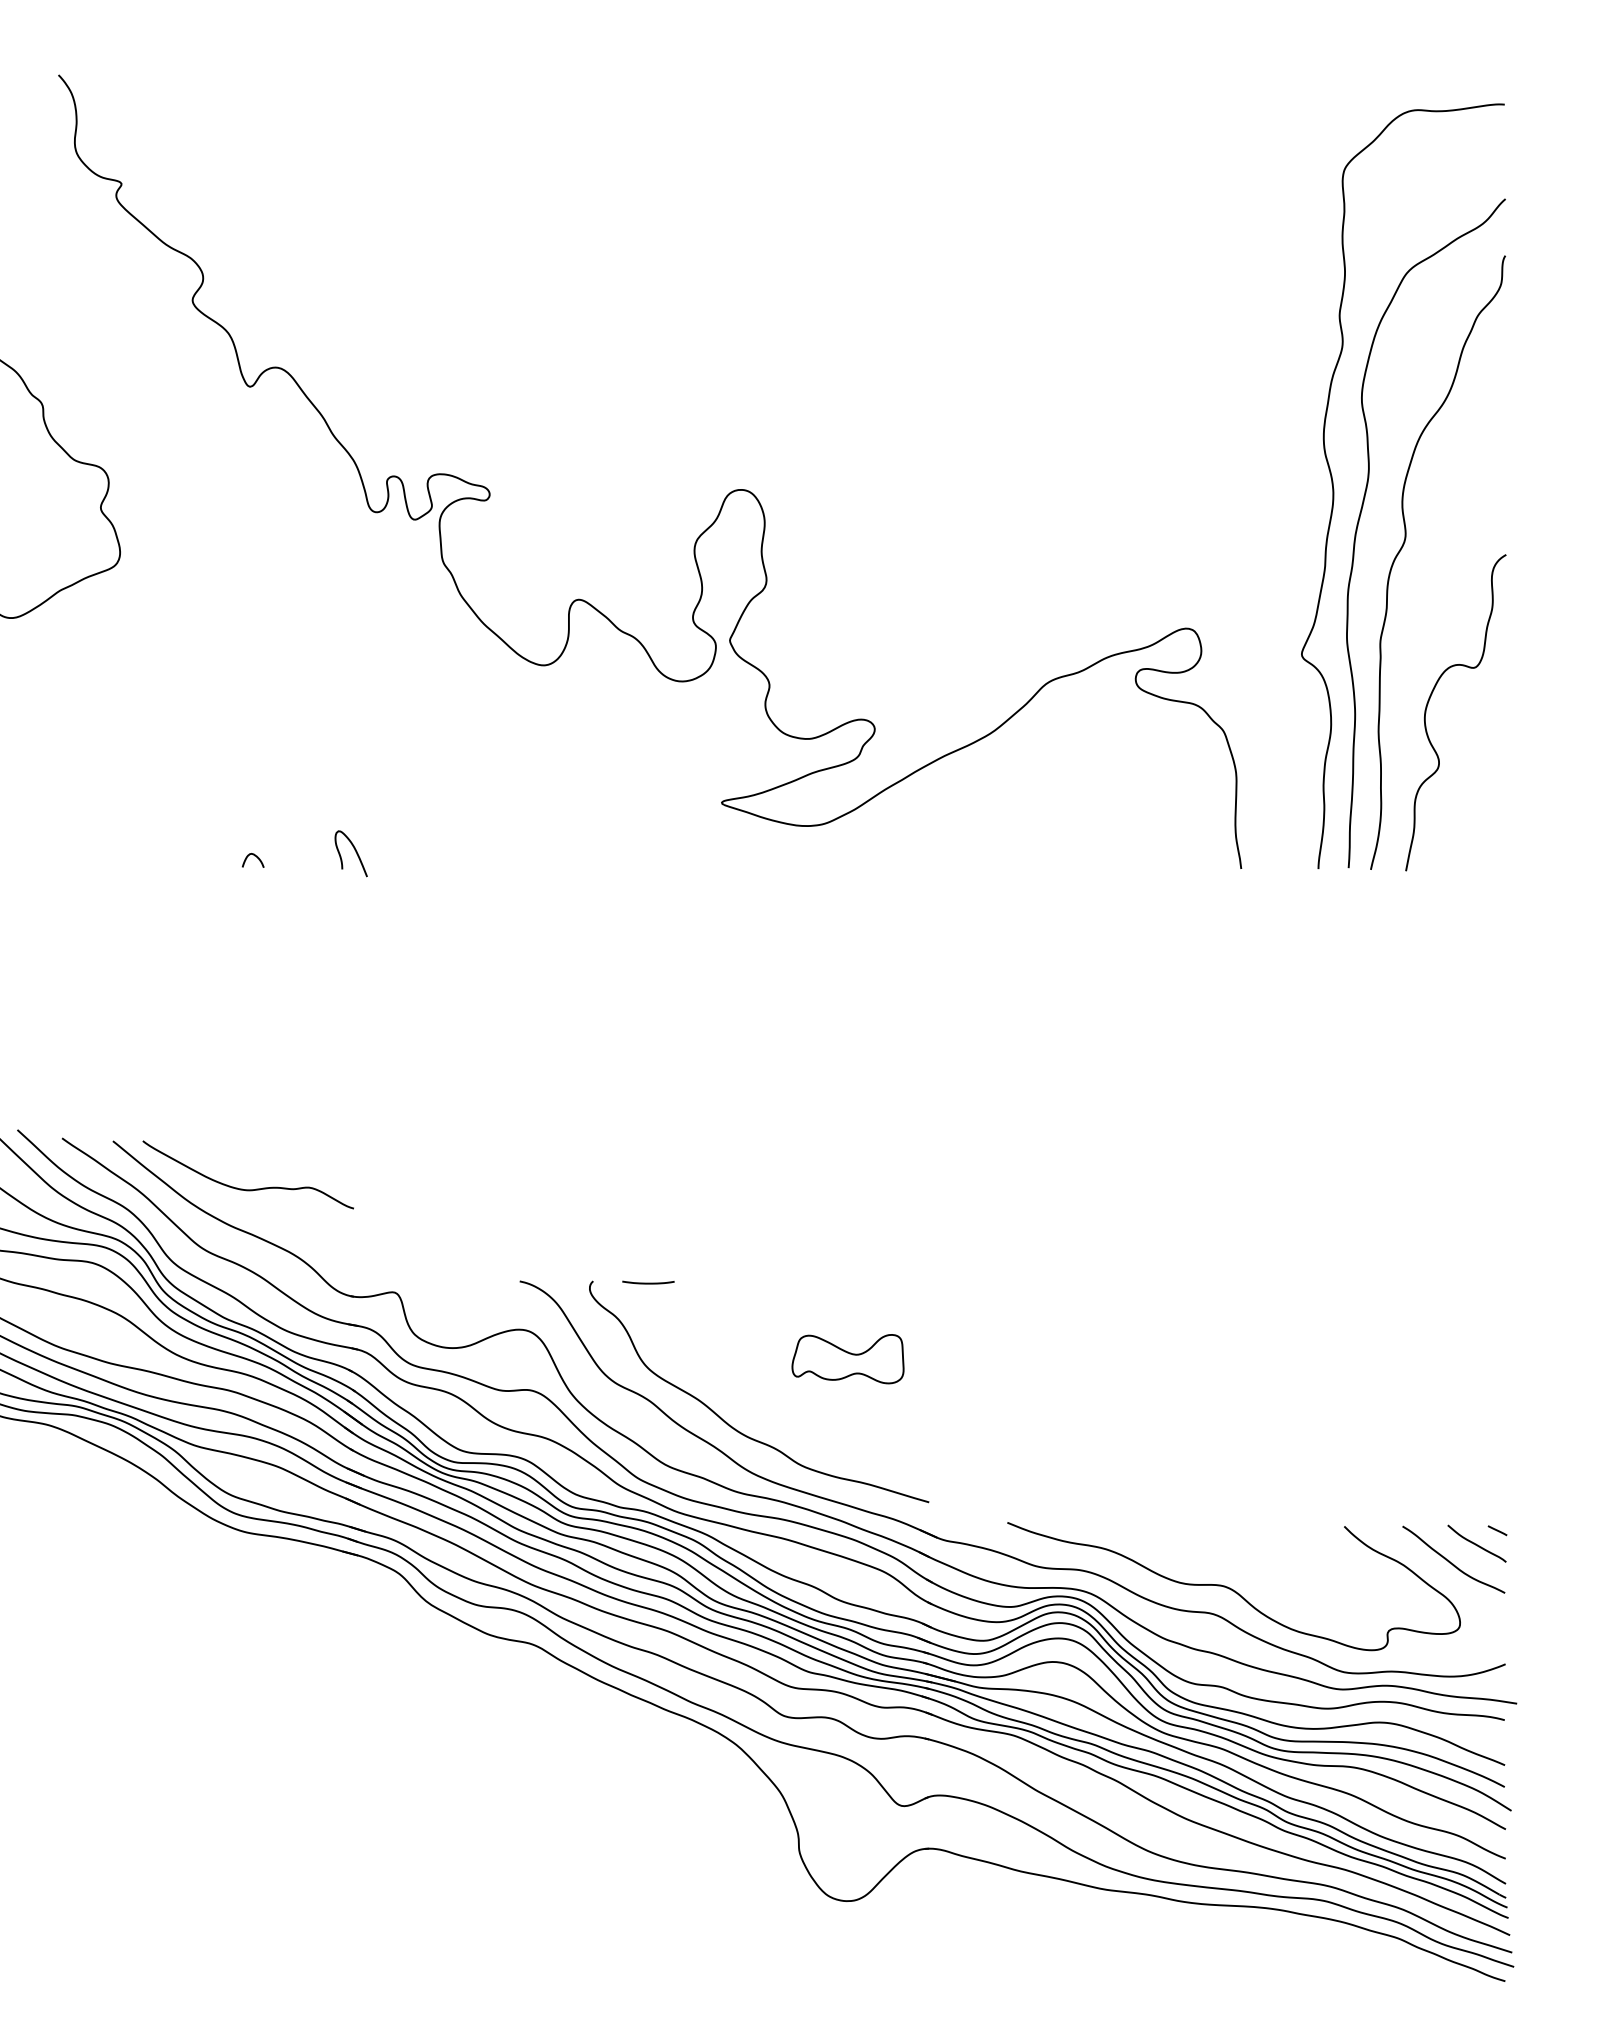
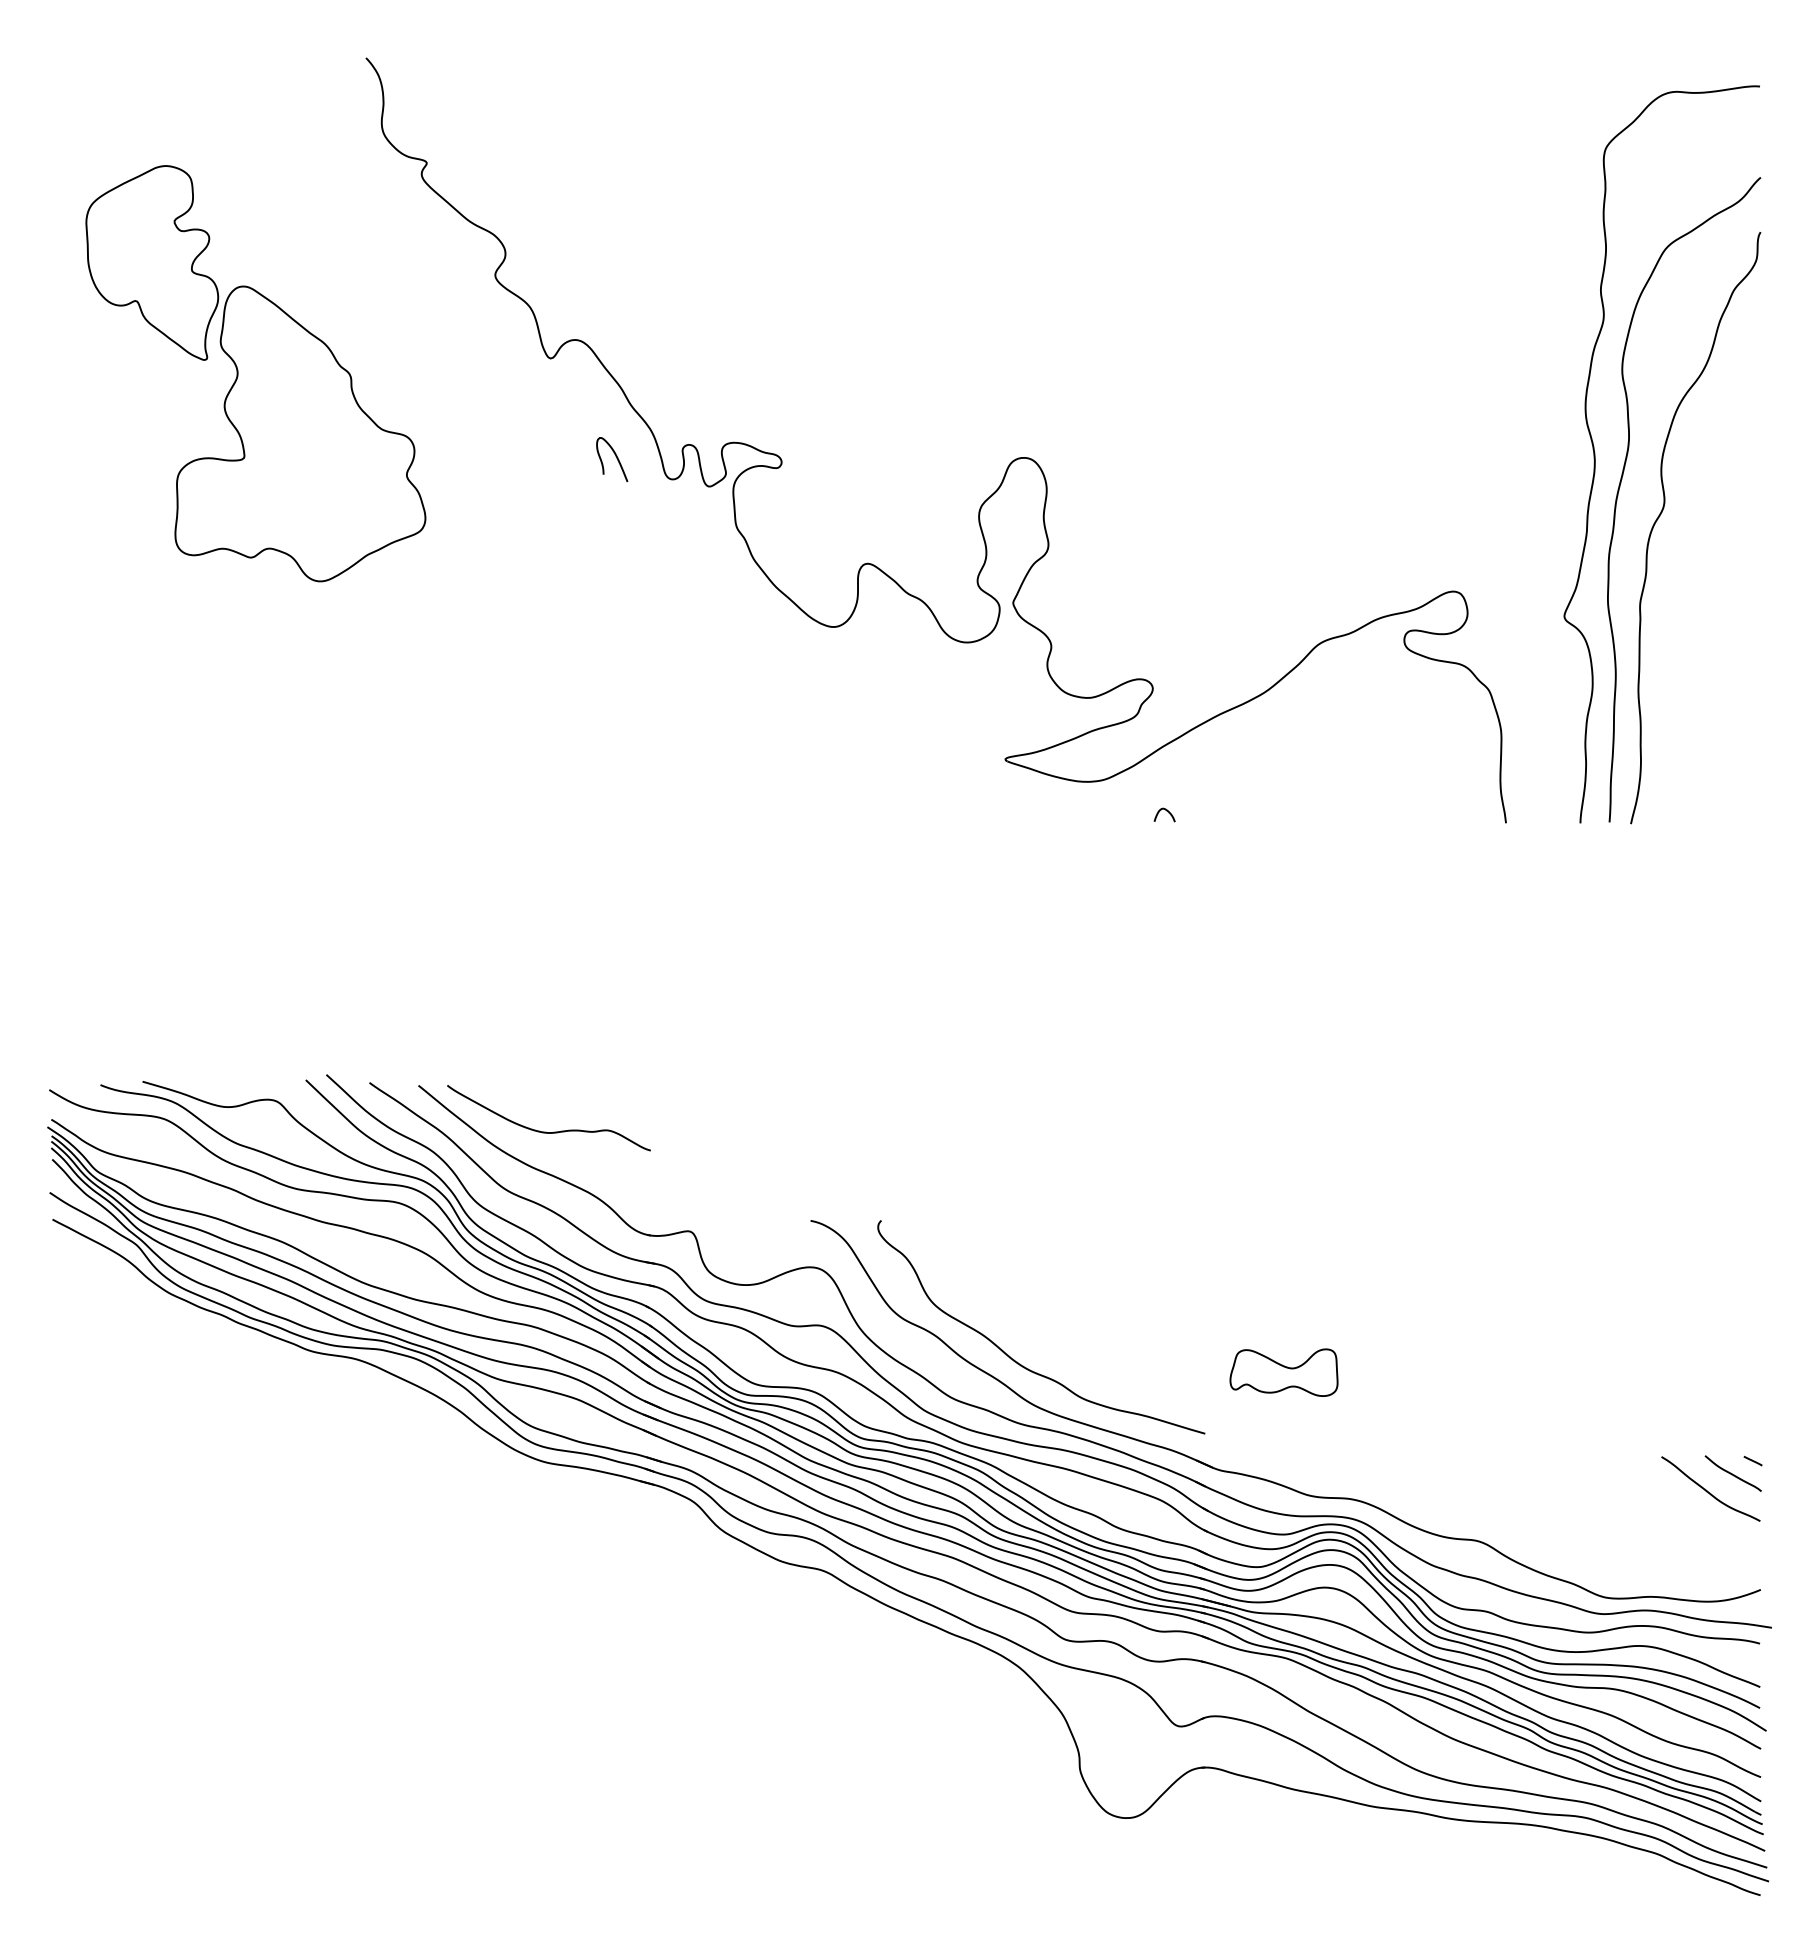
curve: (1429, 702) -> (1687, 662), removed
curve: (355, 852) -> (616, 458), moved
curve: (255, 856) -> (1166, 811), moved
line: (648, 1283) -> (934, 1222), removed
part: (847, 1358) -> (1283, 1372), moved
curve: (1231, 1588) -> (1496, 1516), removed

